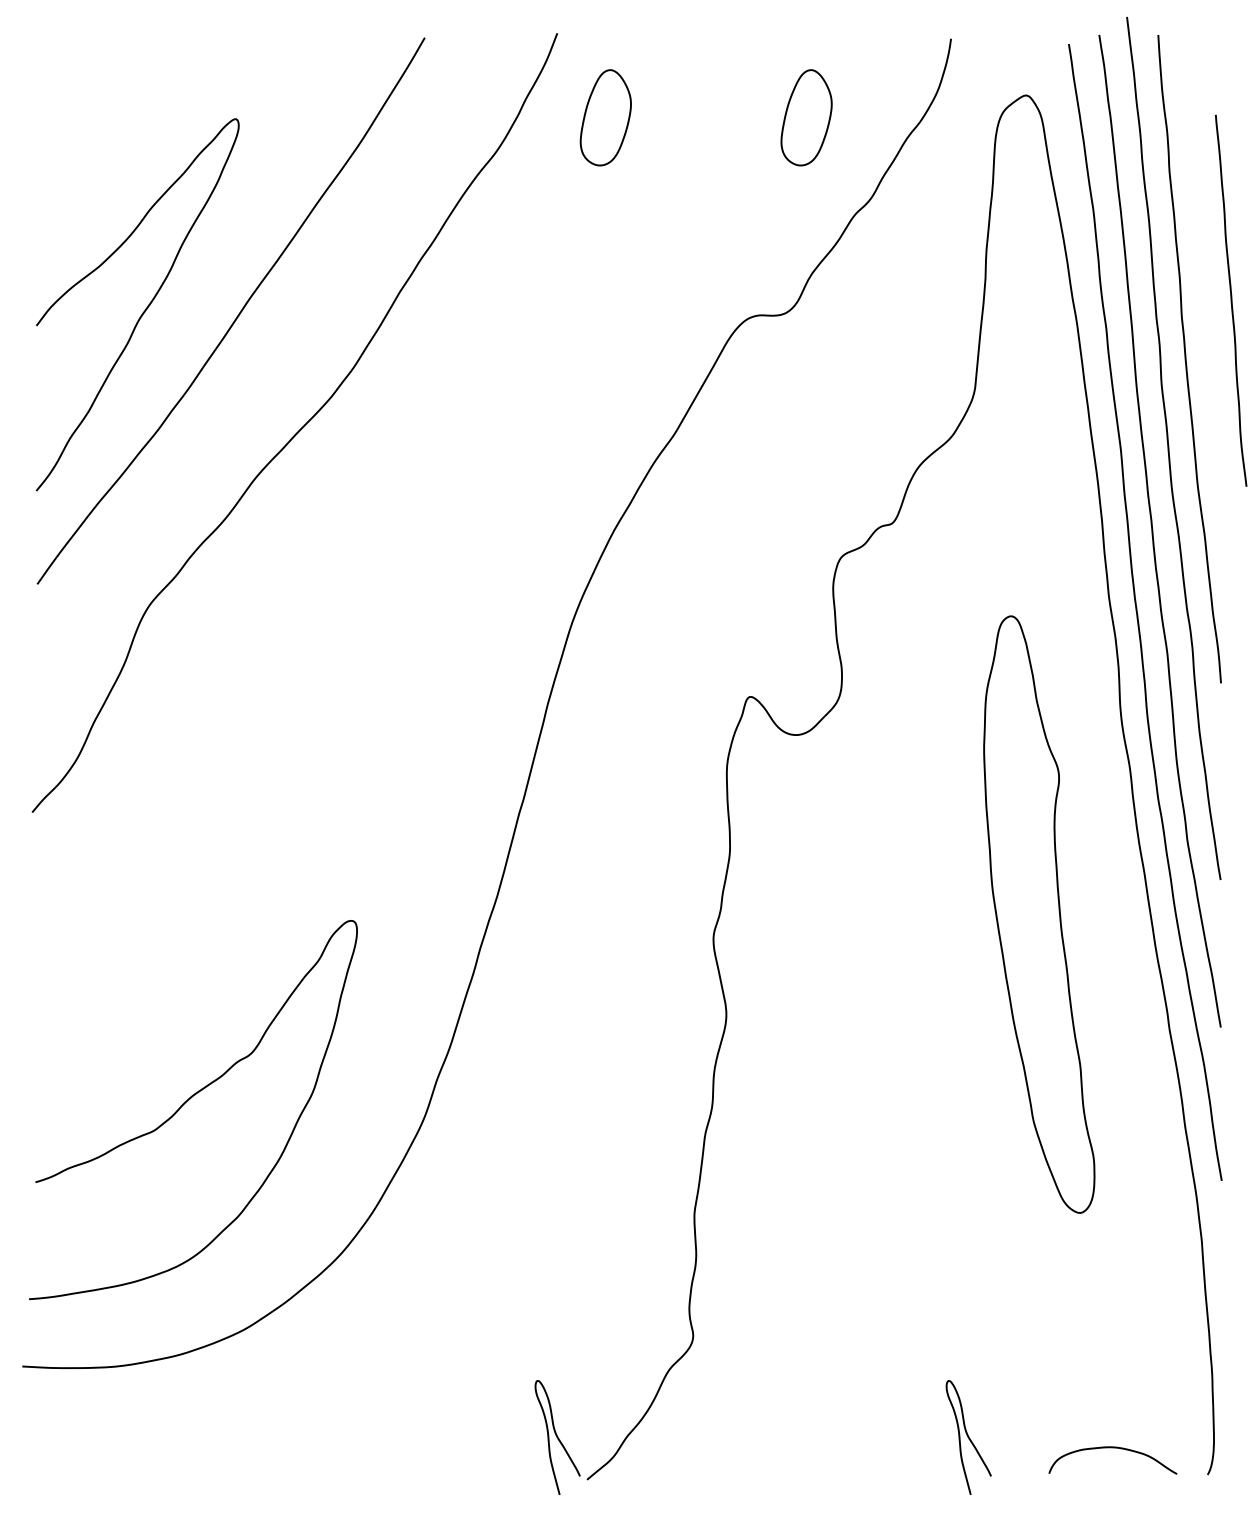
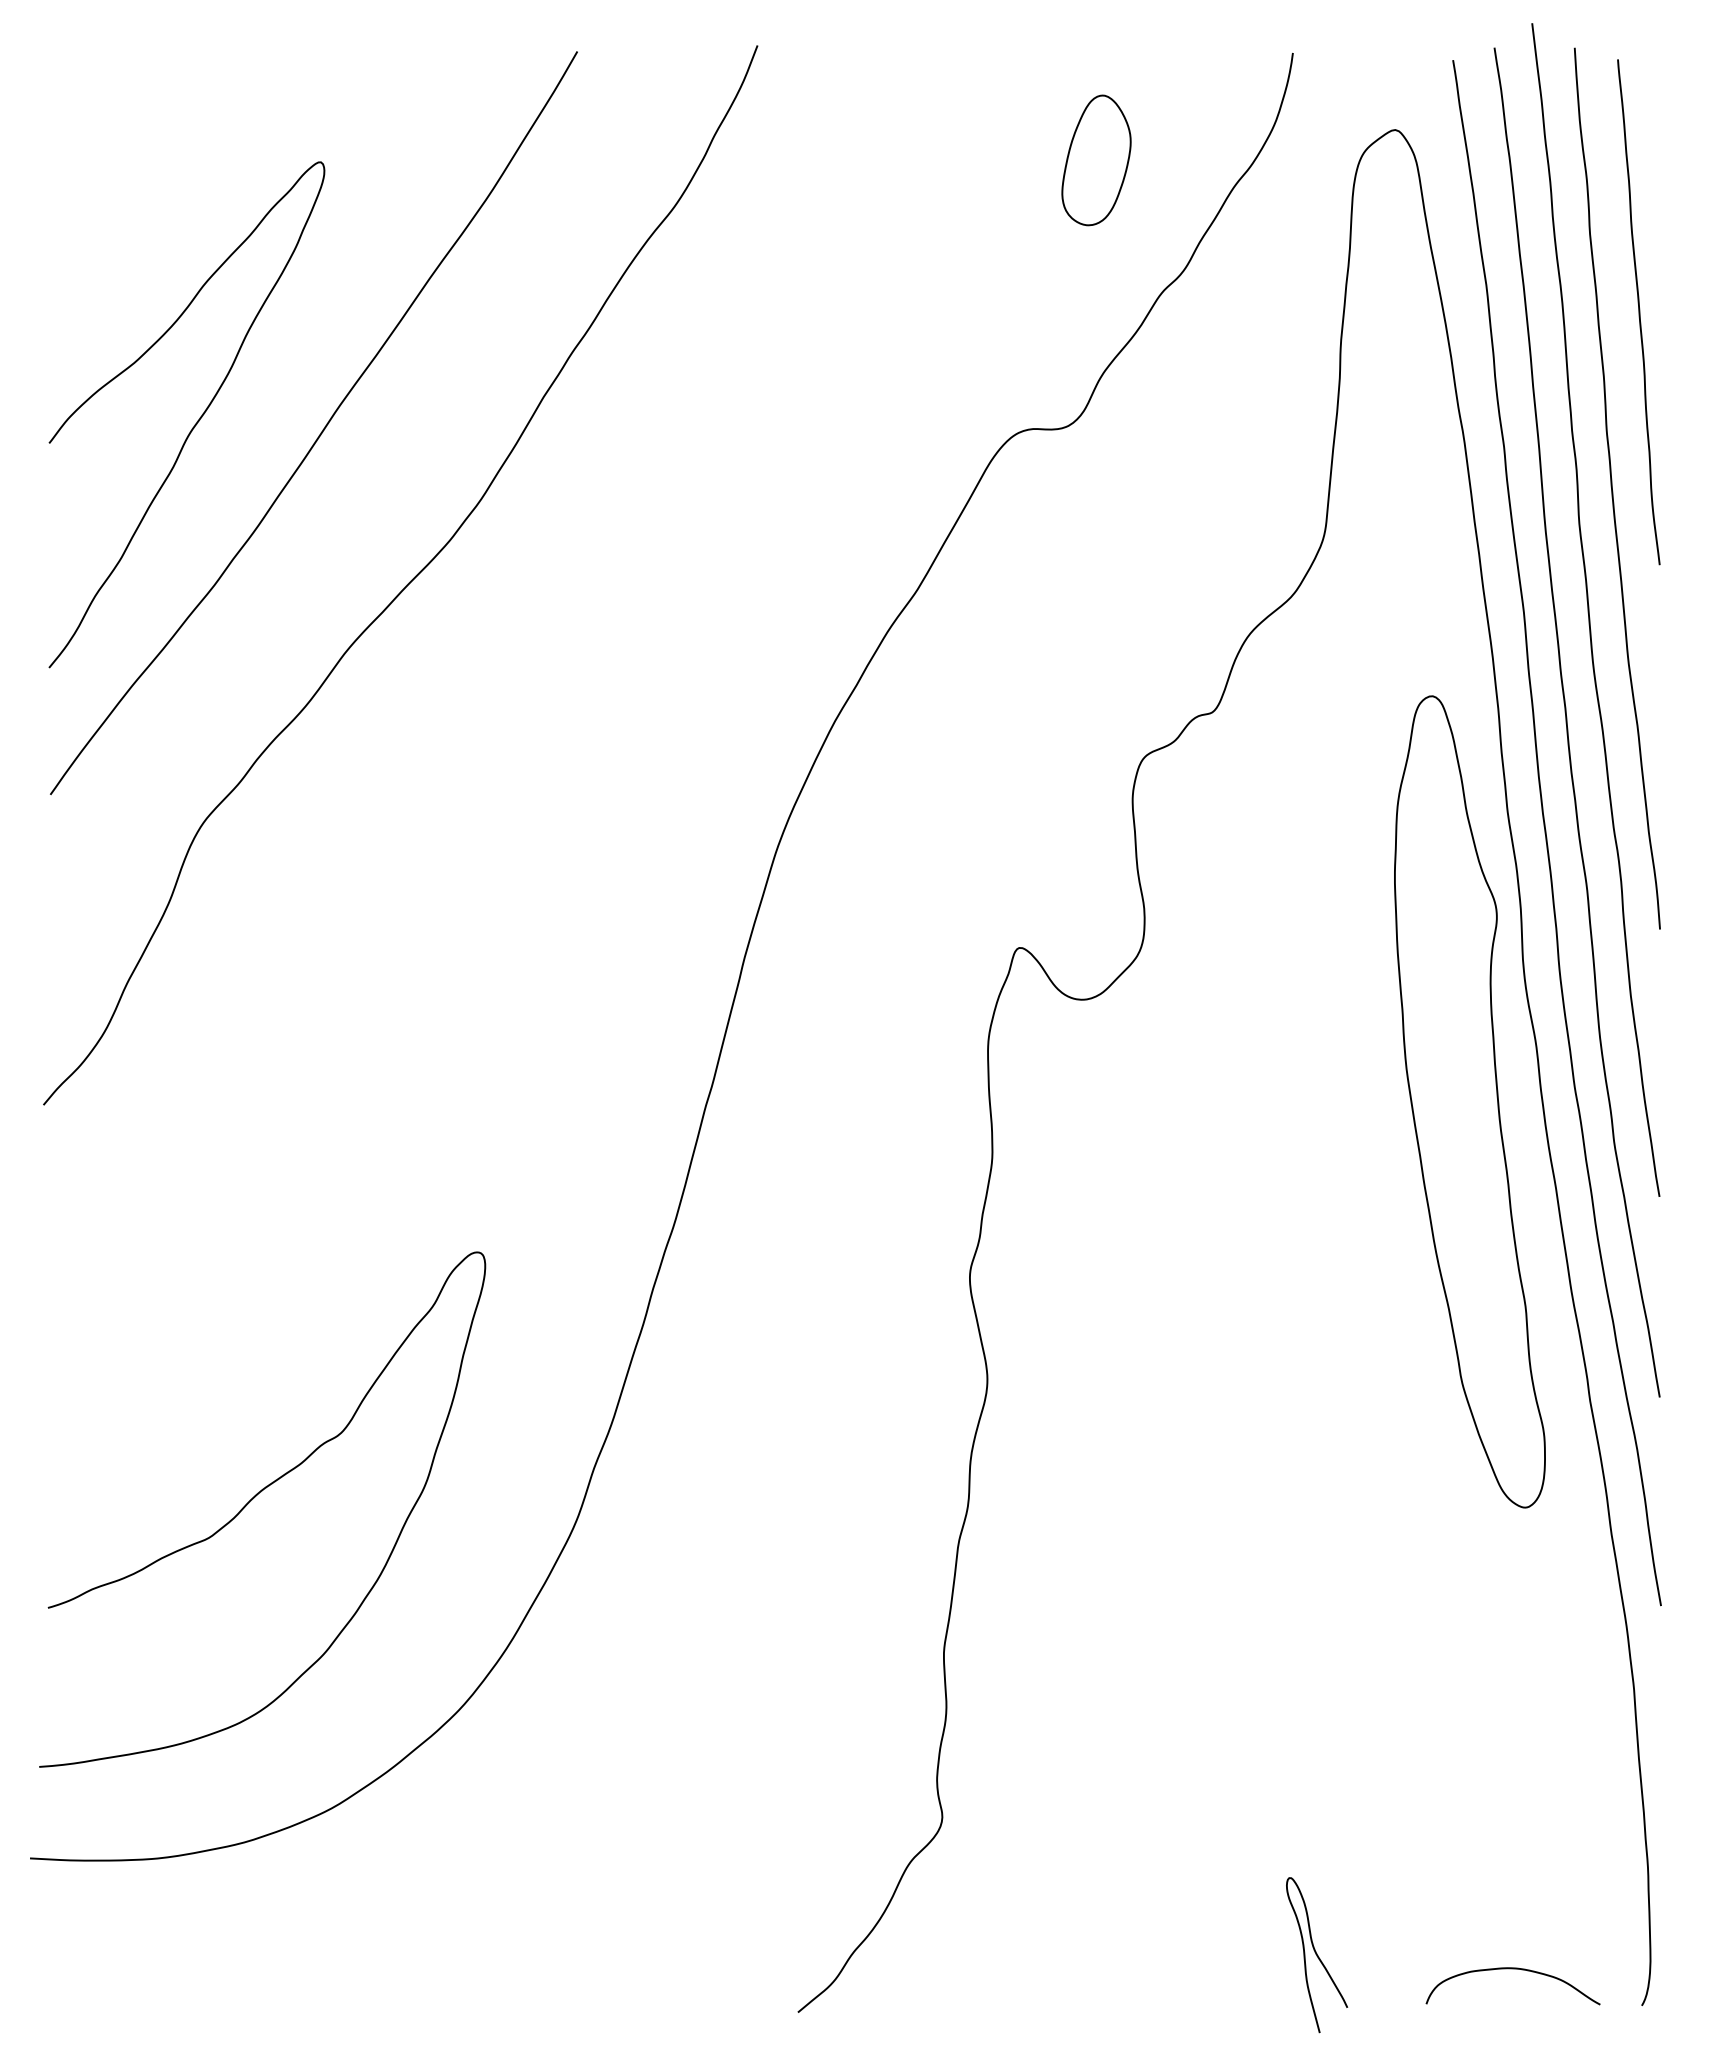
part: (605, 117) -> (823, 160), removed
curve: (1230, 300) -> (1638, 312), moved
part: (1038, 914) -> (1469, 1101), moved
curve: (558, 1437) -> (758, 1955), removed

